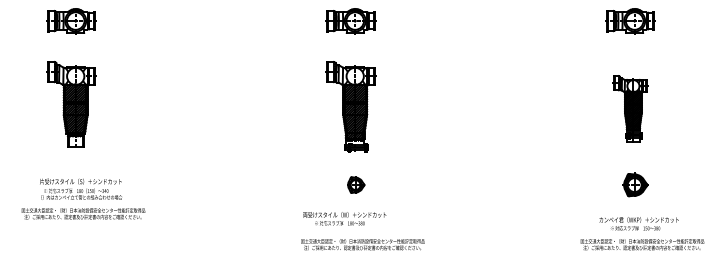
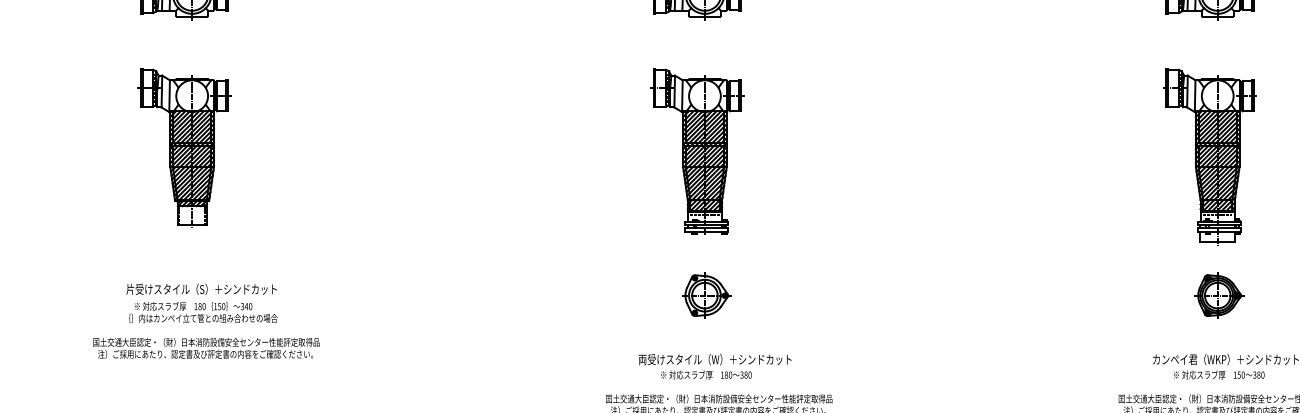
part: (630, 108) -> (1210, 155), size x1.43
part: (356, 184) -> (707, 294), size x1.43
text: (344, 218) -> (714, 366), moved

